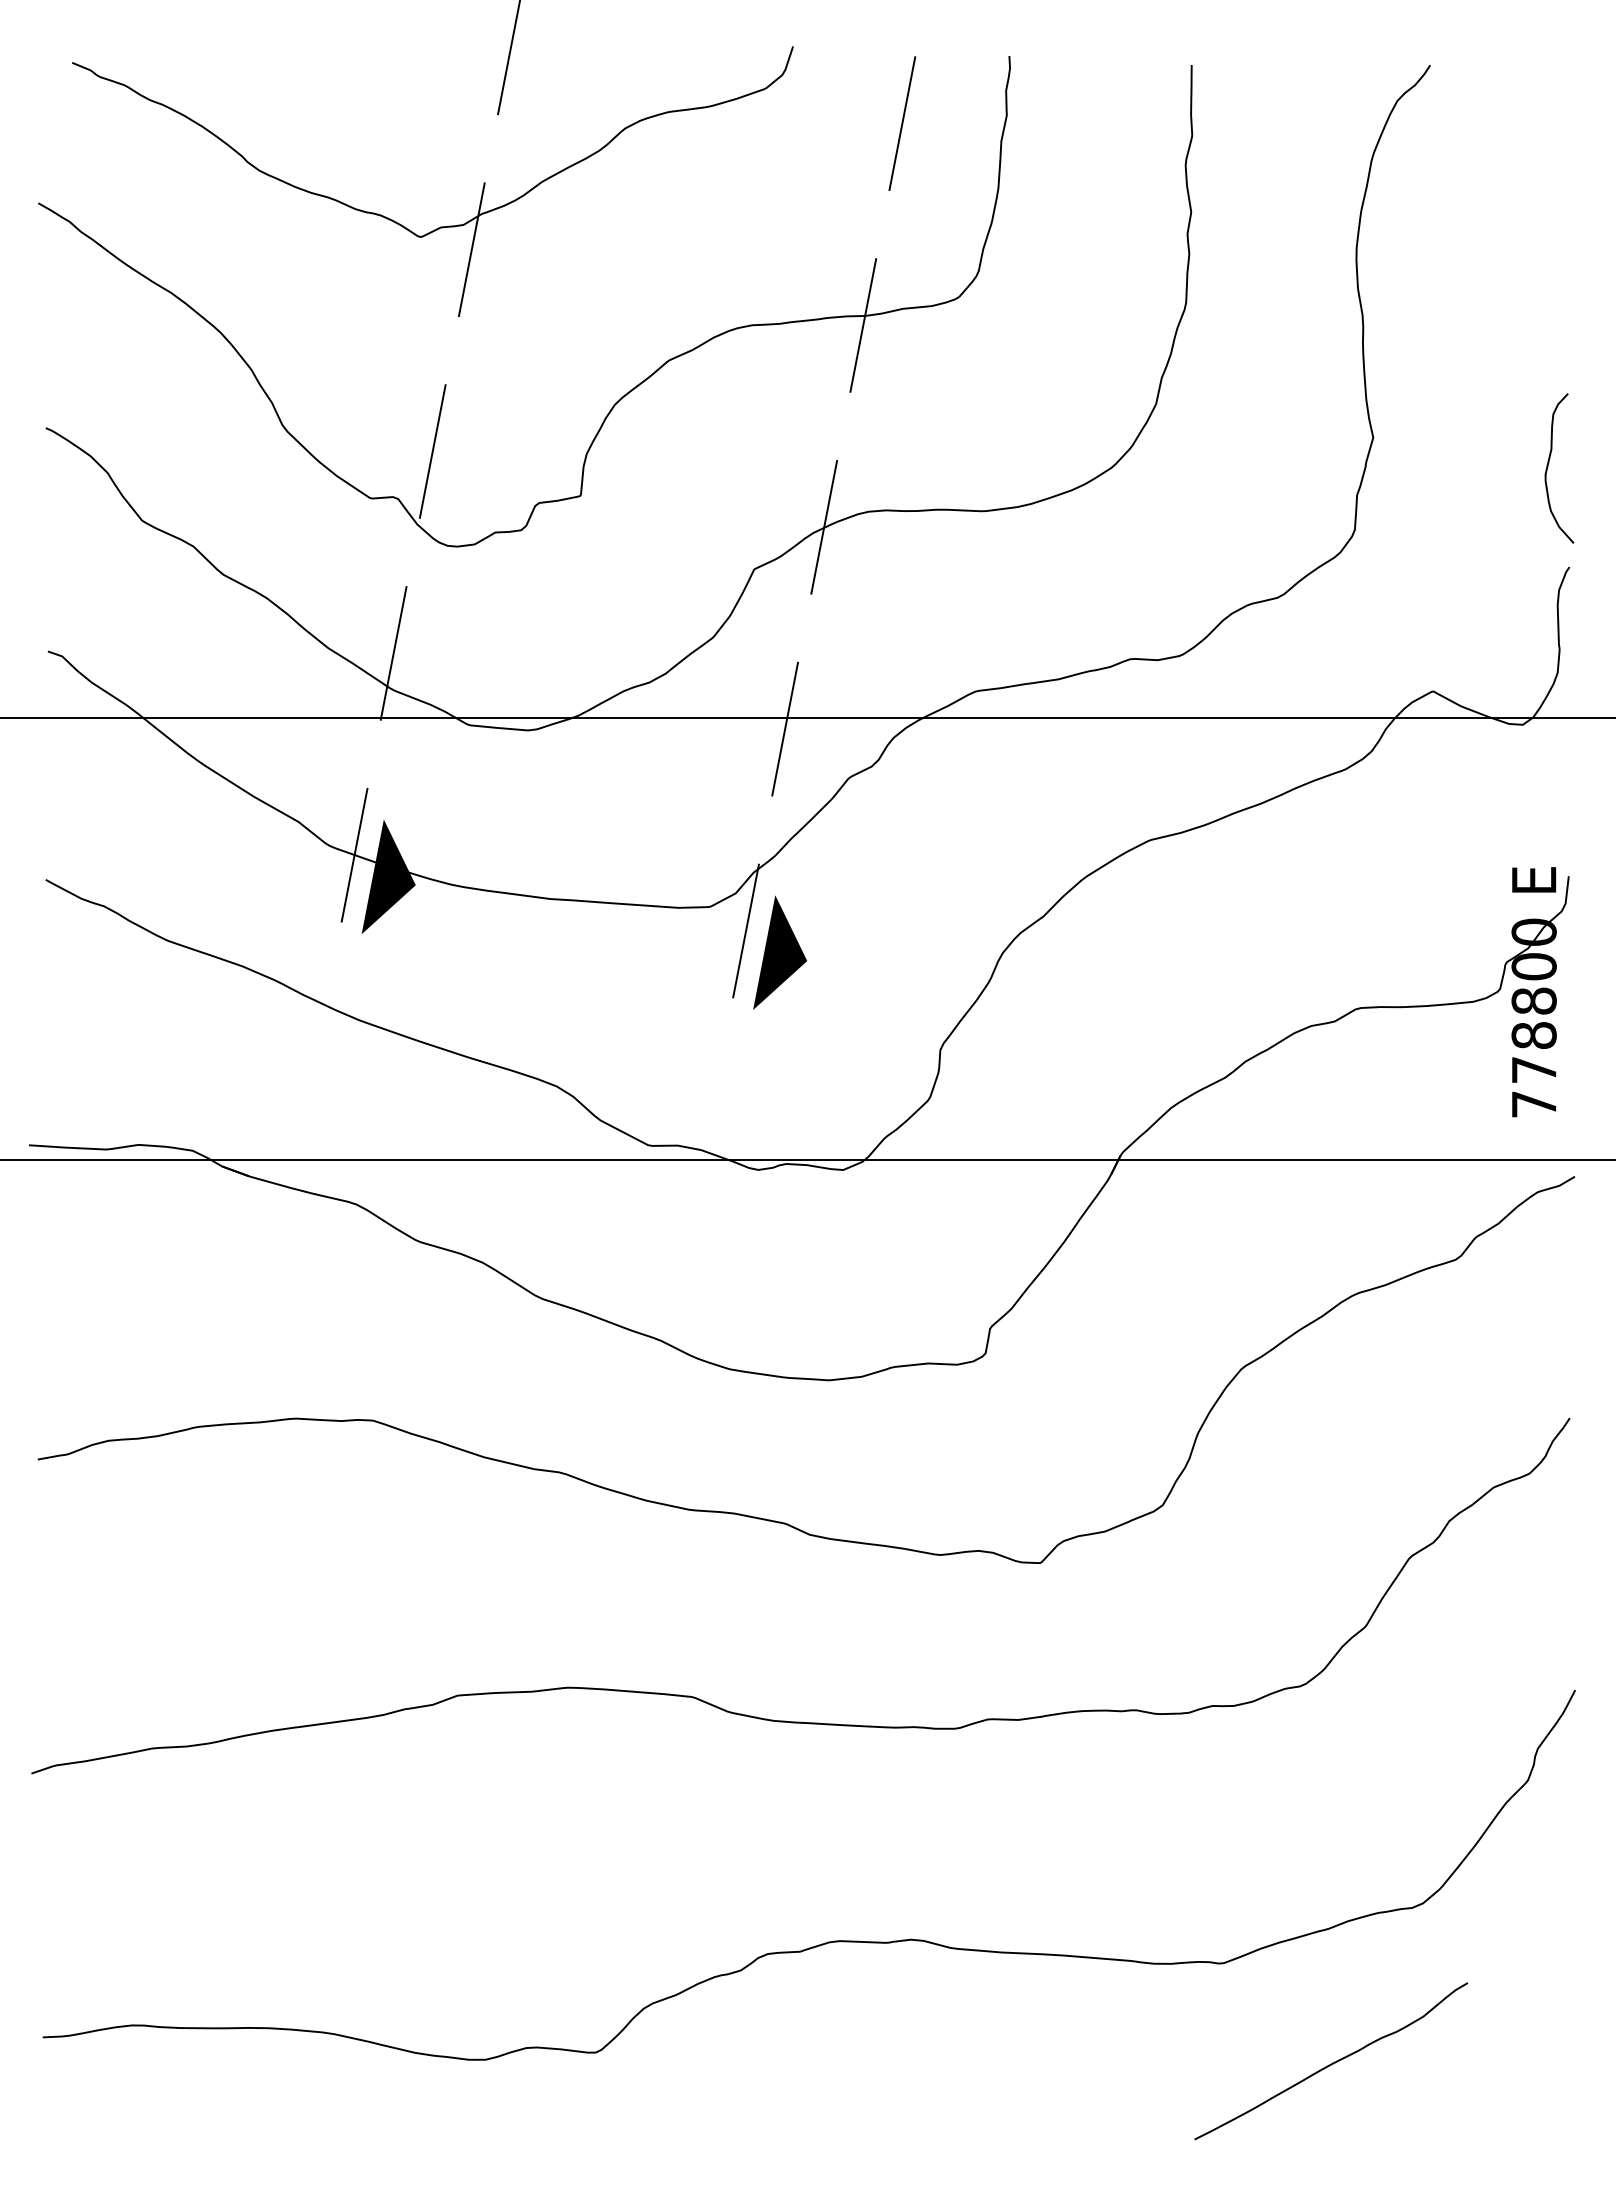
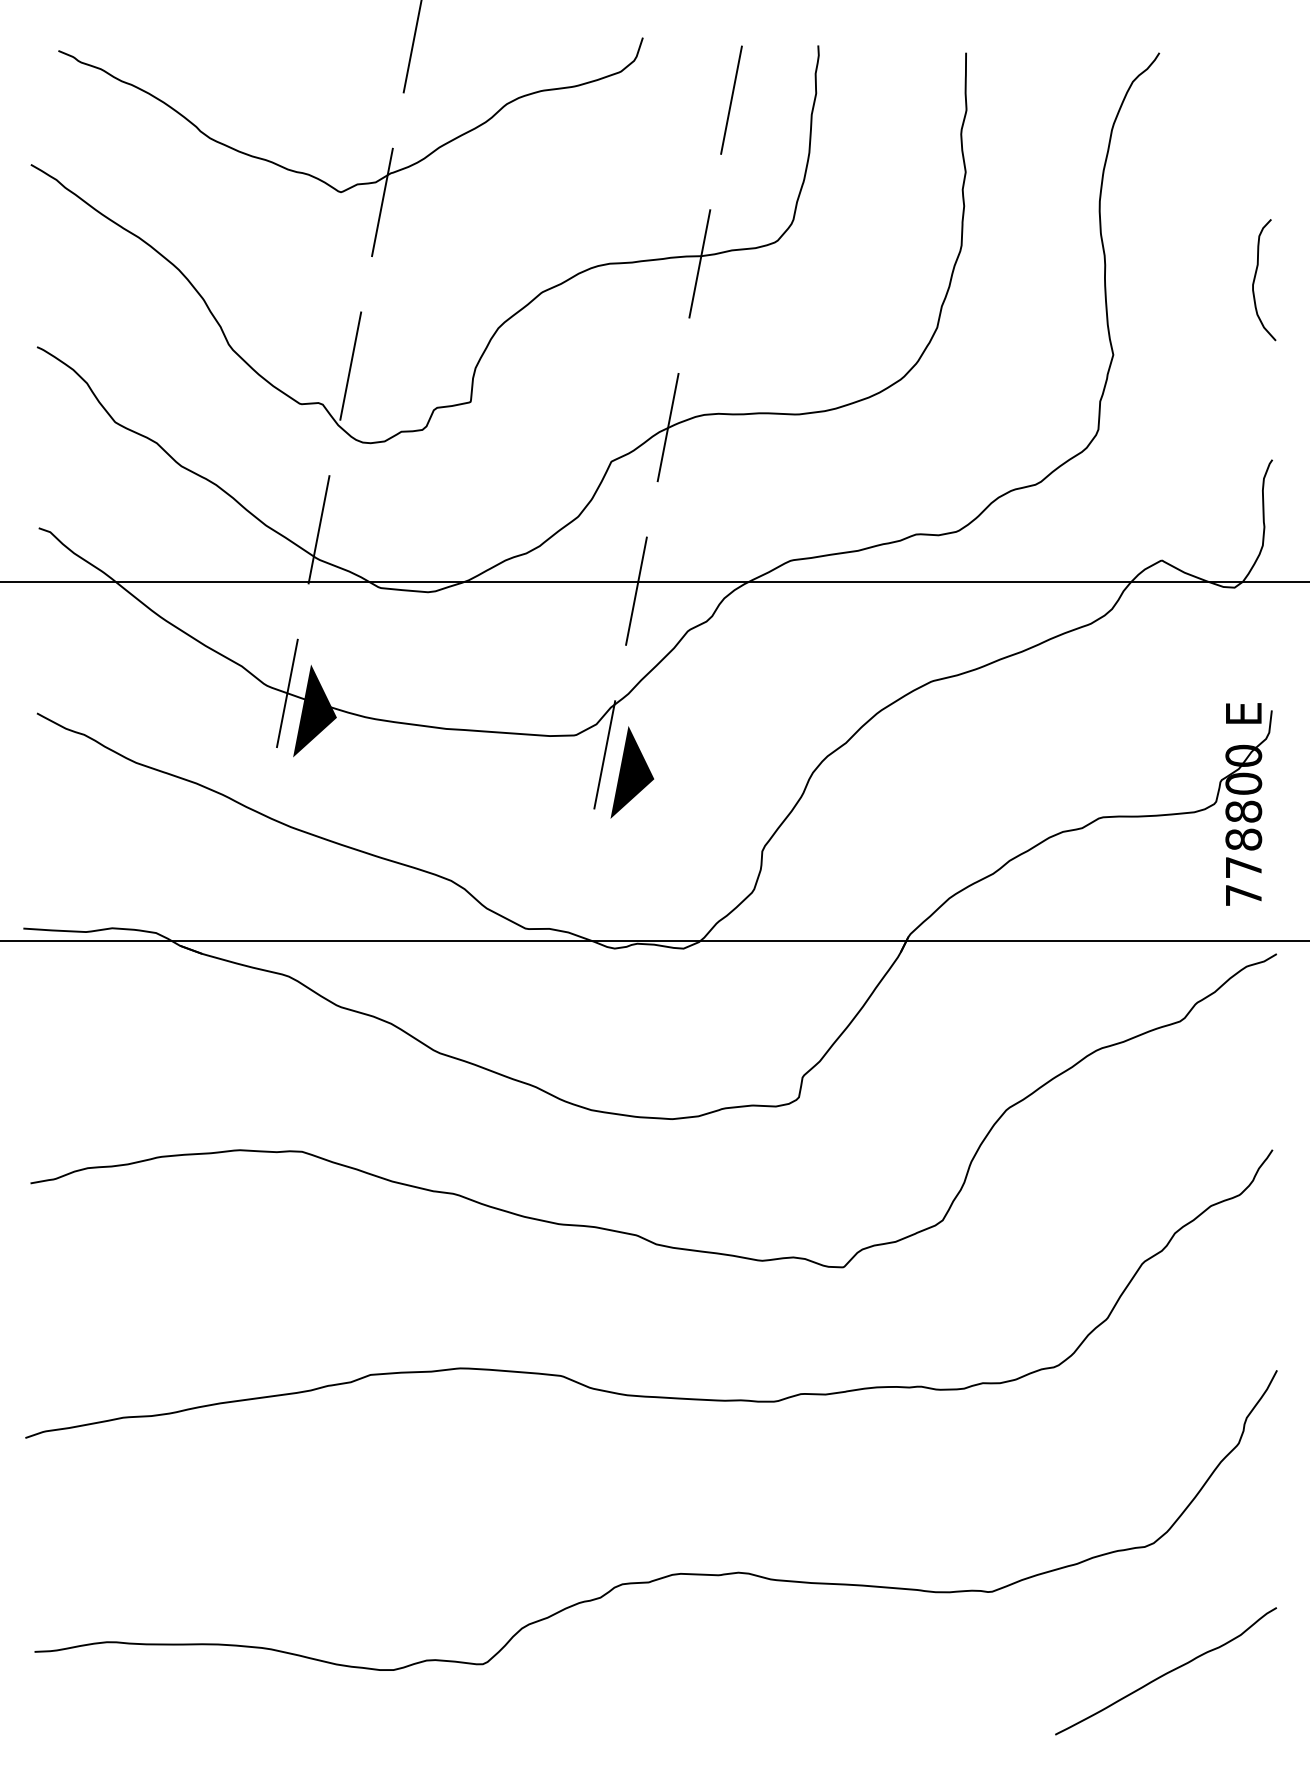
curve: (1548, 467) -> (1255, 279), moved
curve: (1332, 2062) -> (1167, 1672), moved

